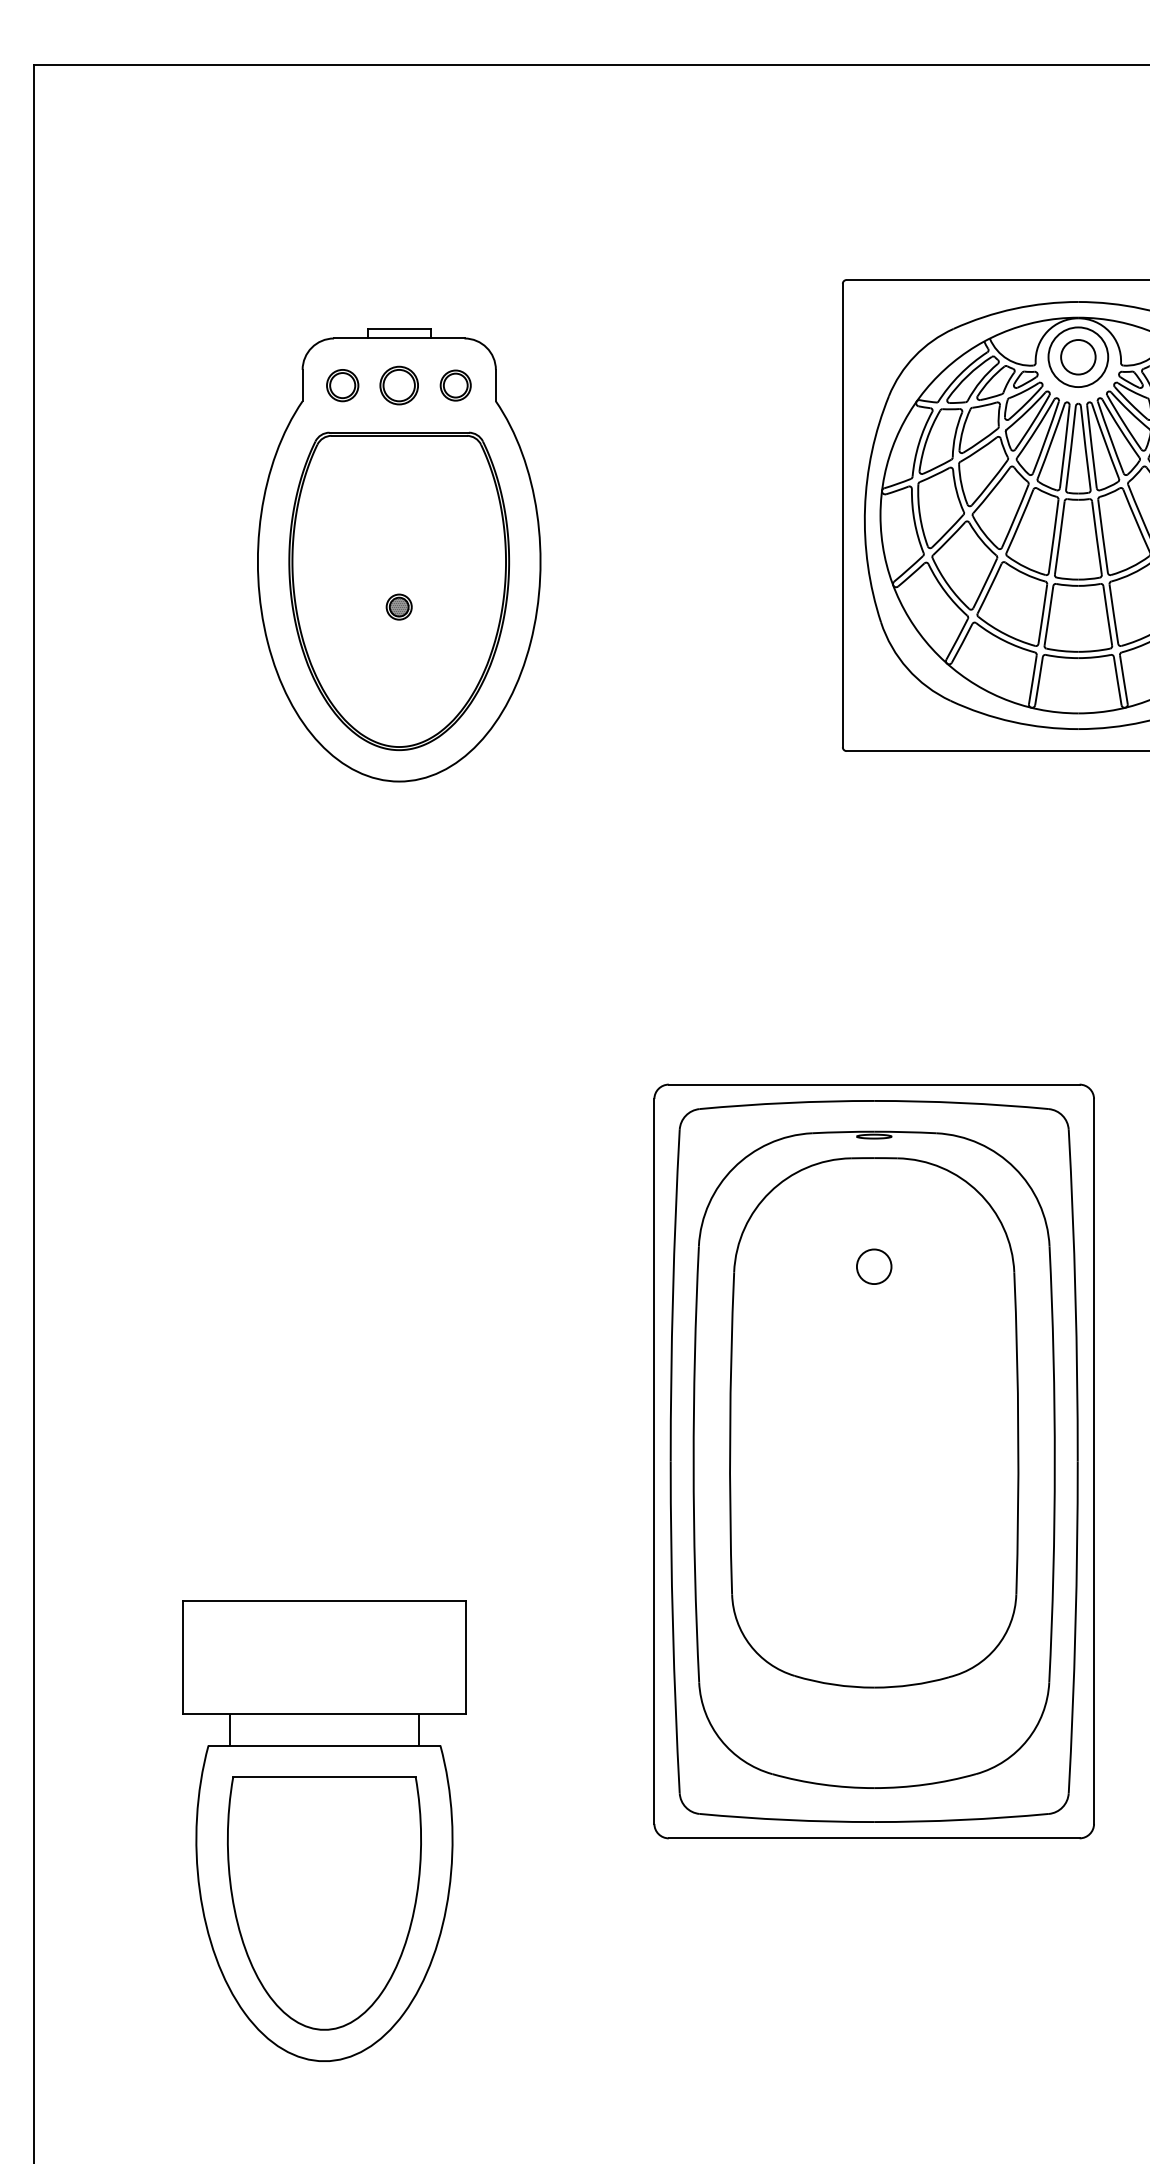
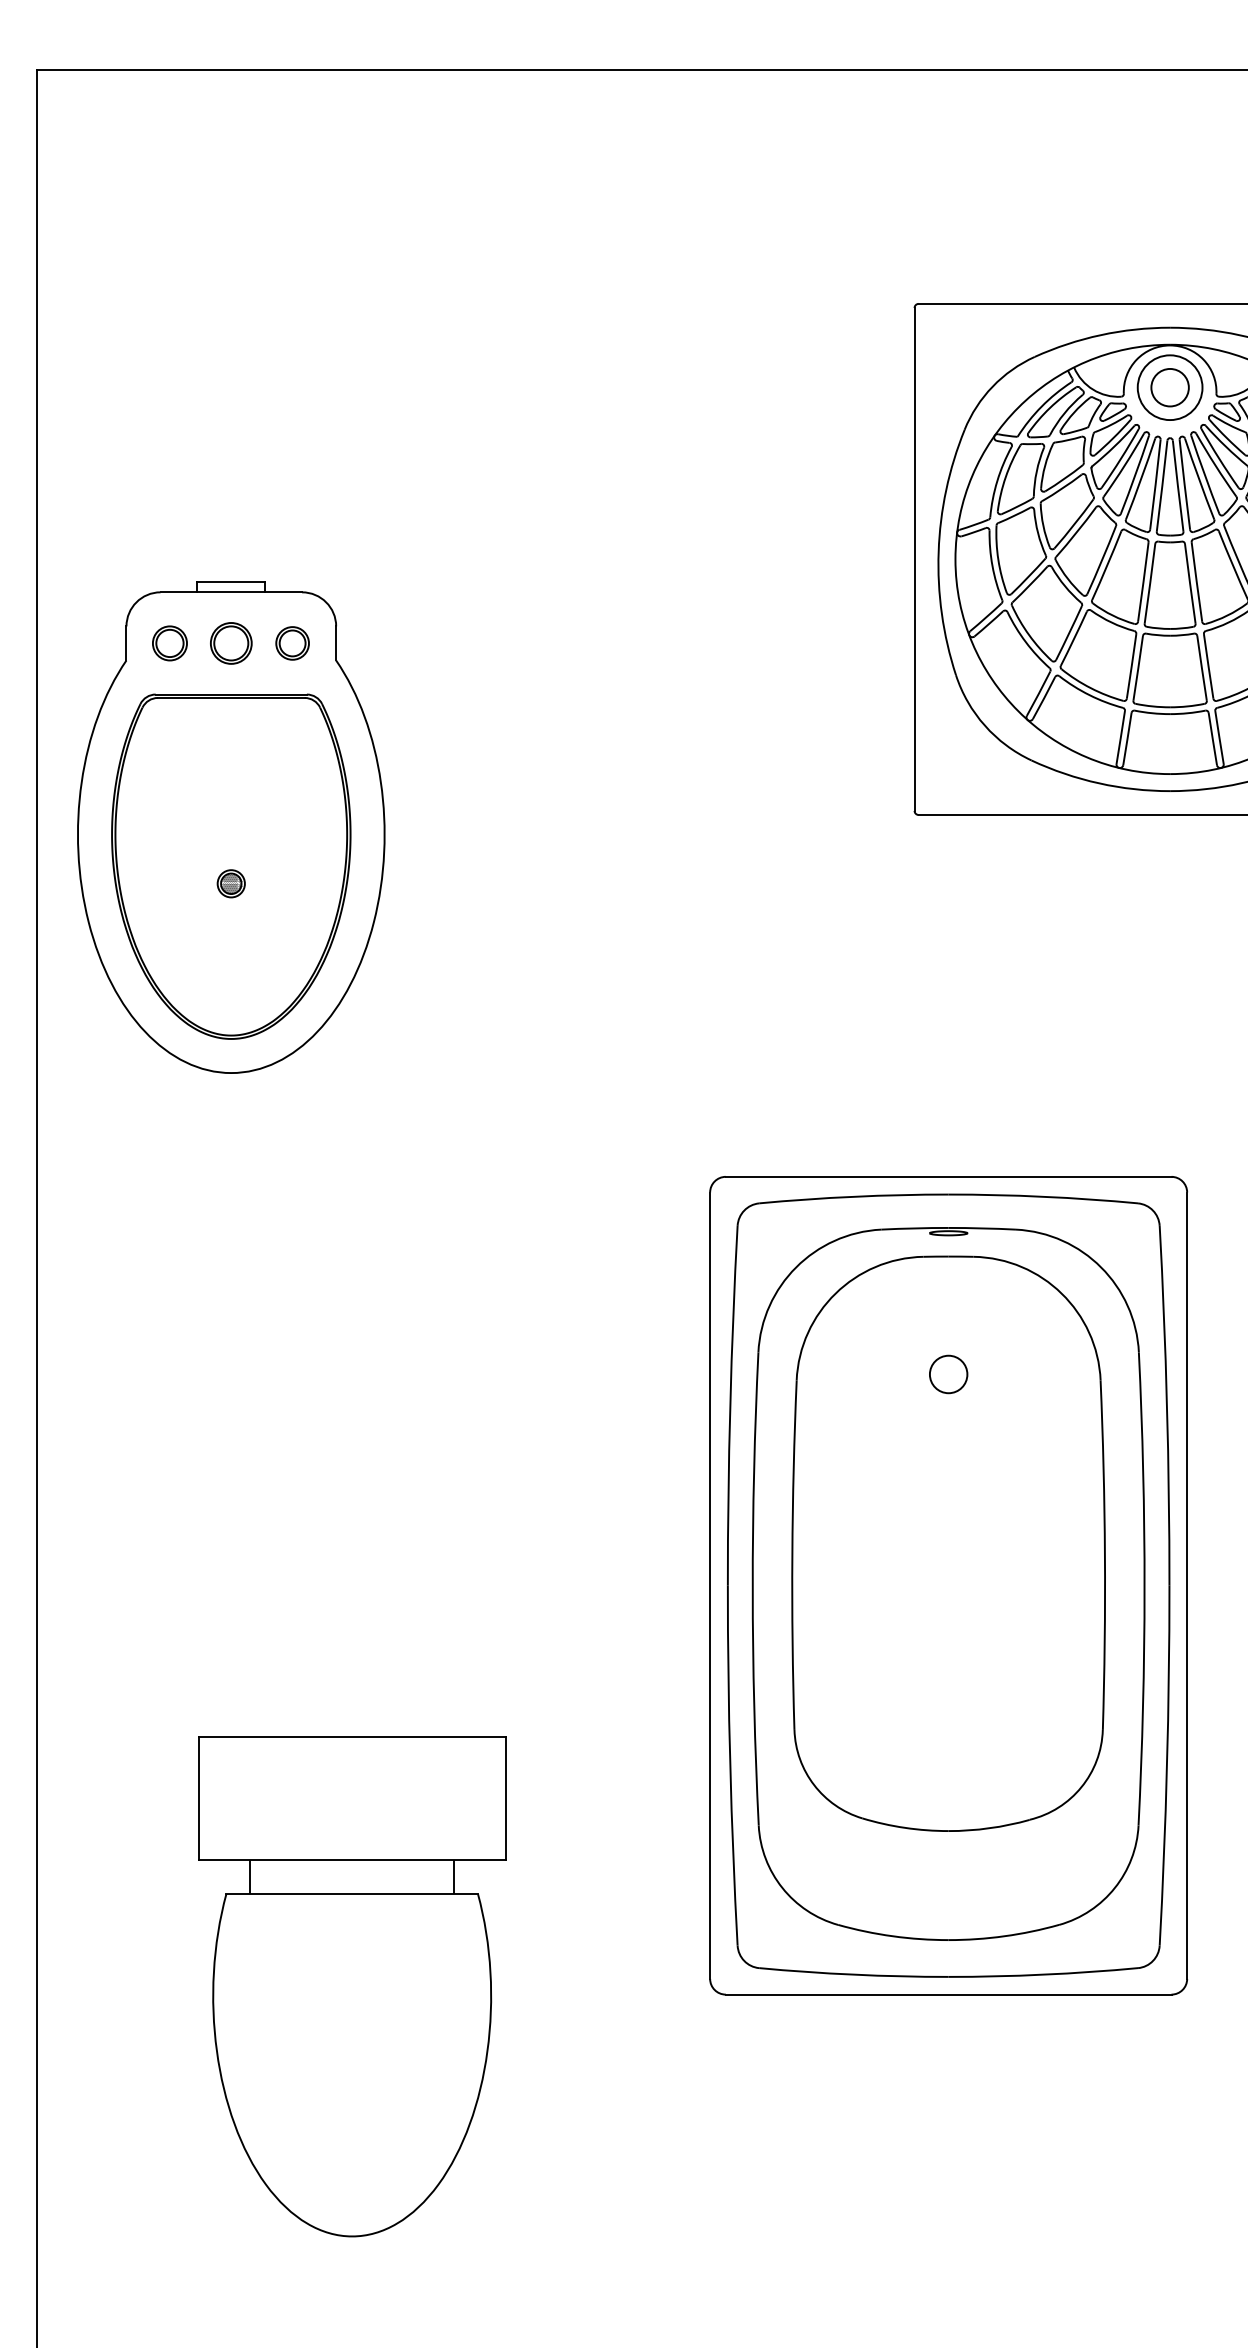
part: (399, 555) -> (231, 827), moved
part: (323, 1903) -> (351, 2065), removed

